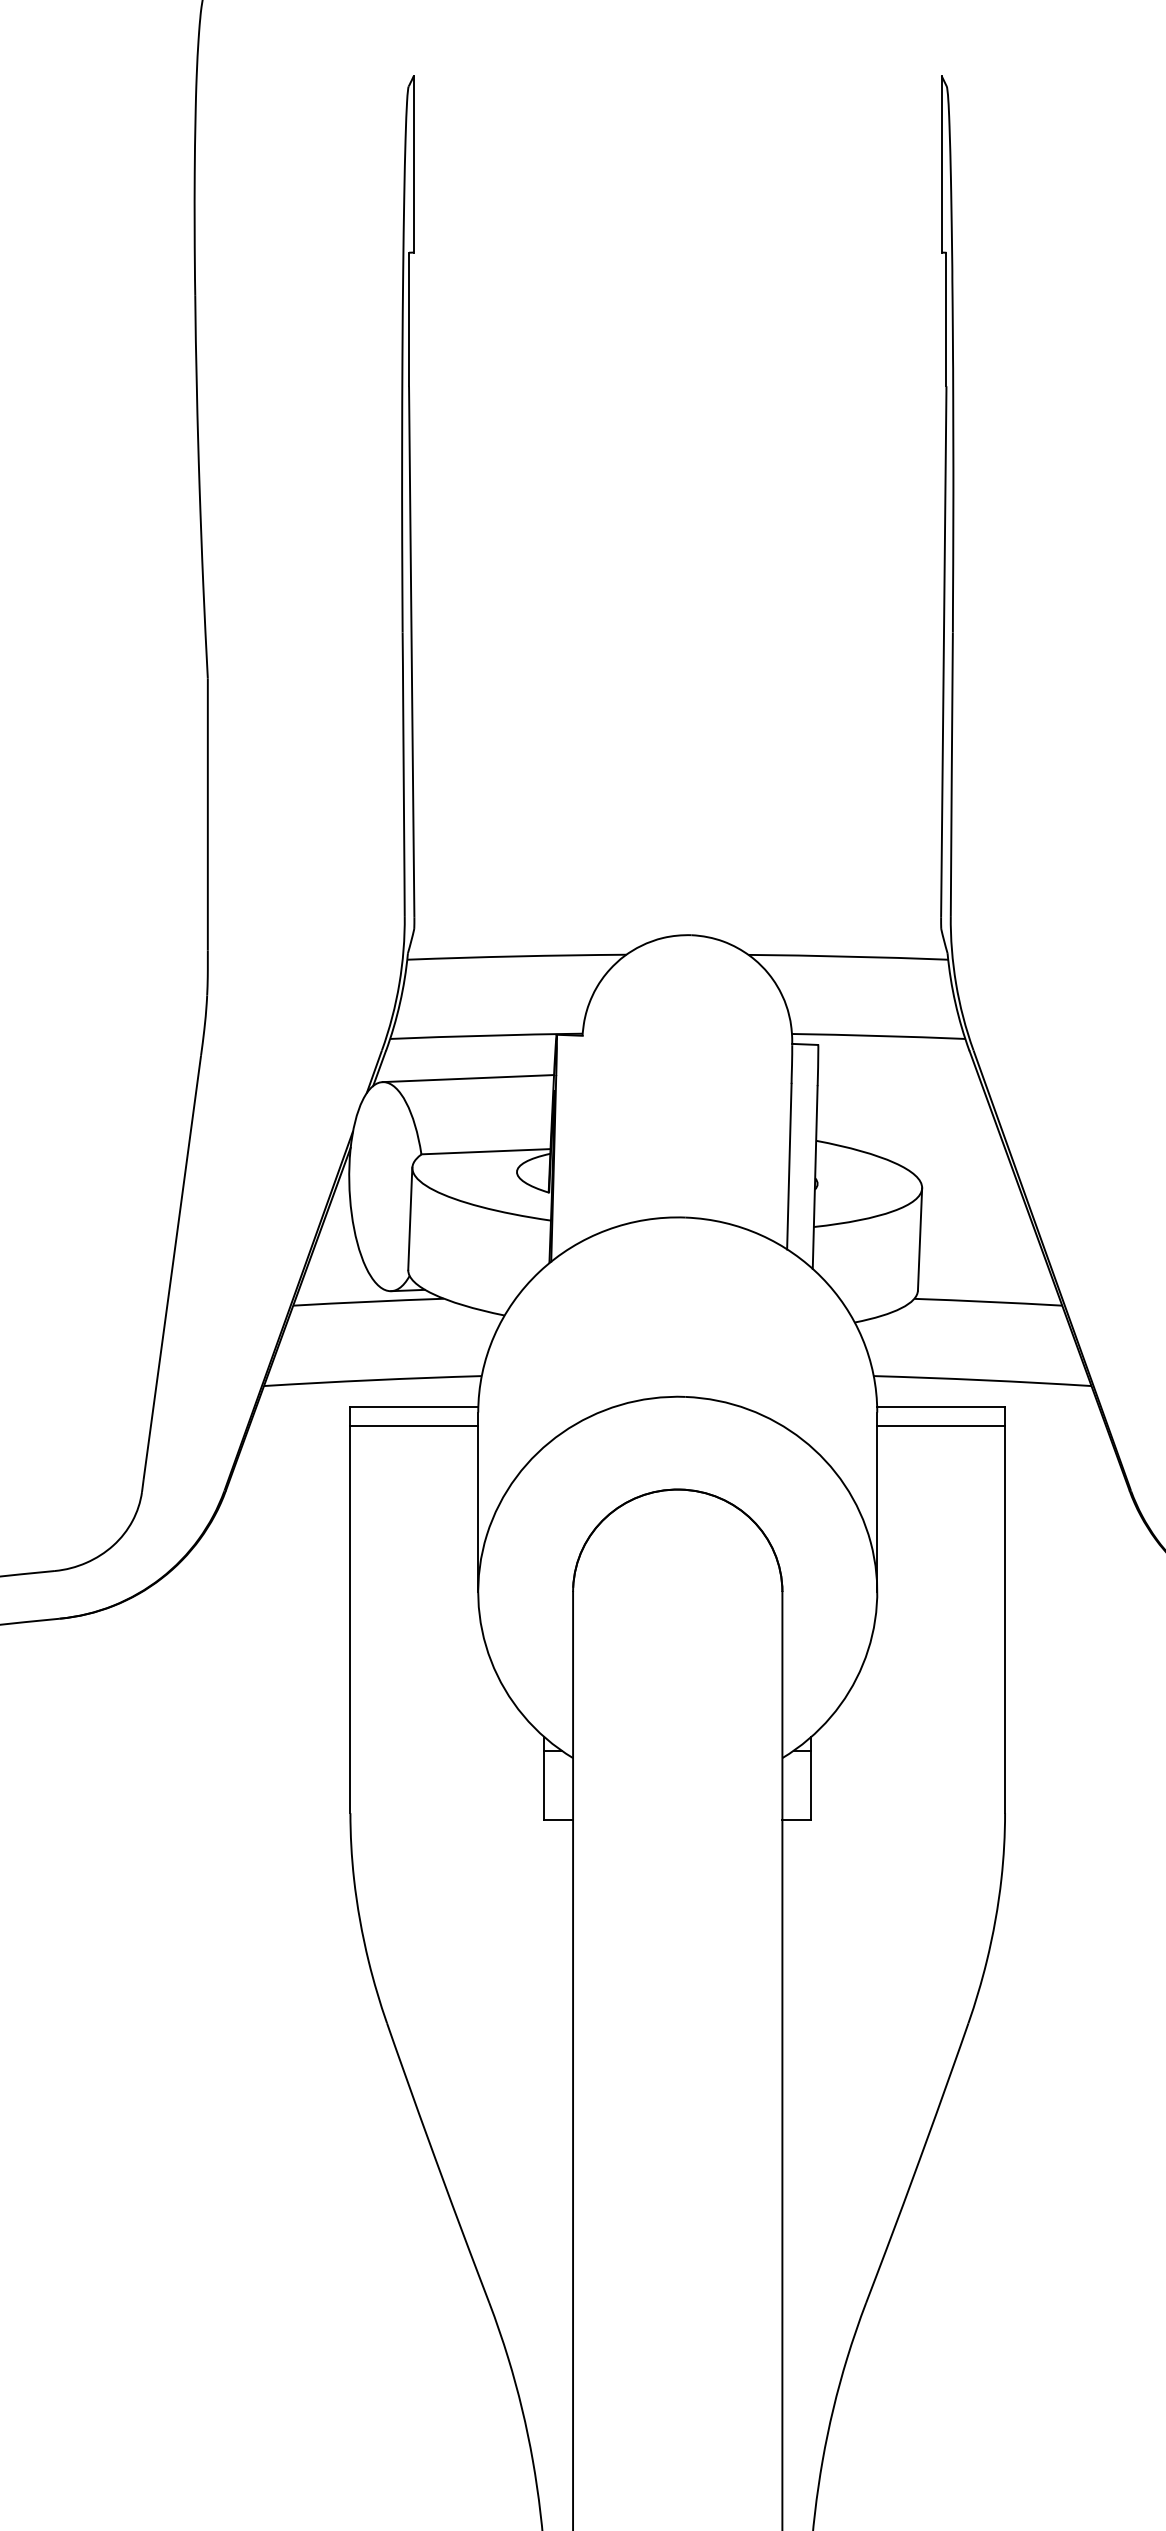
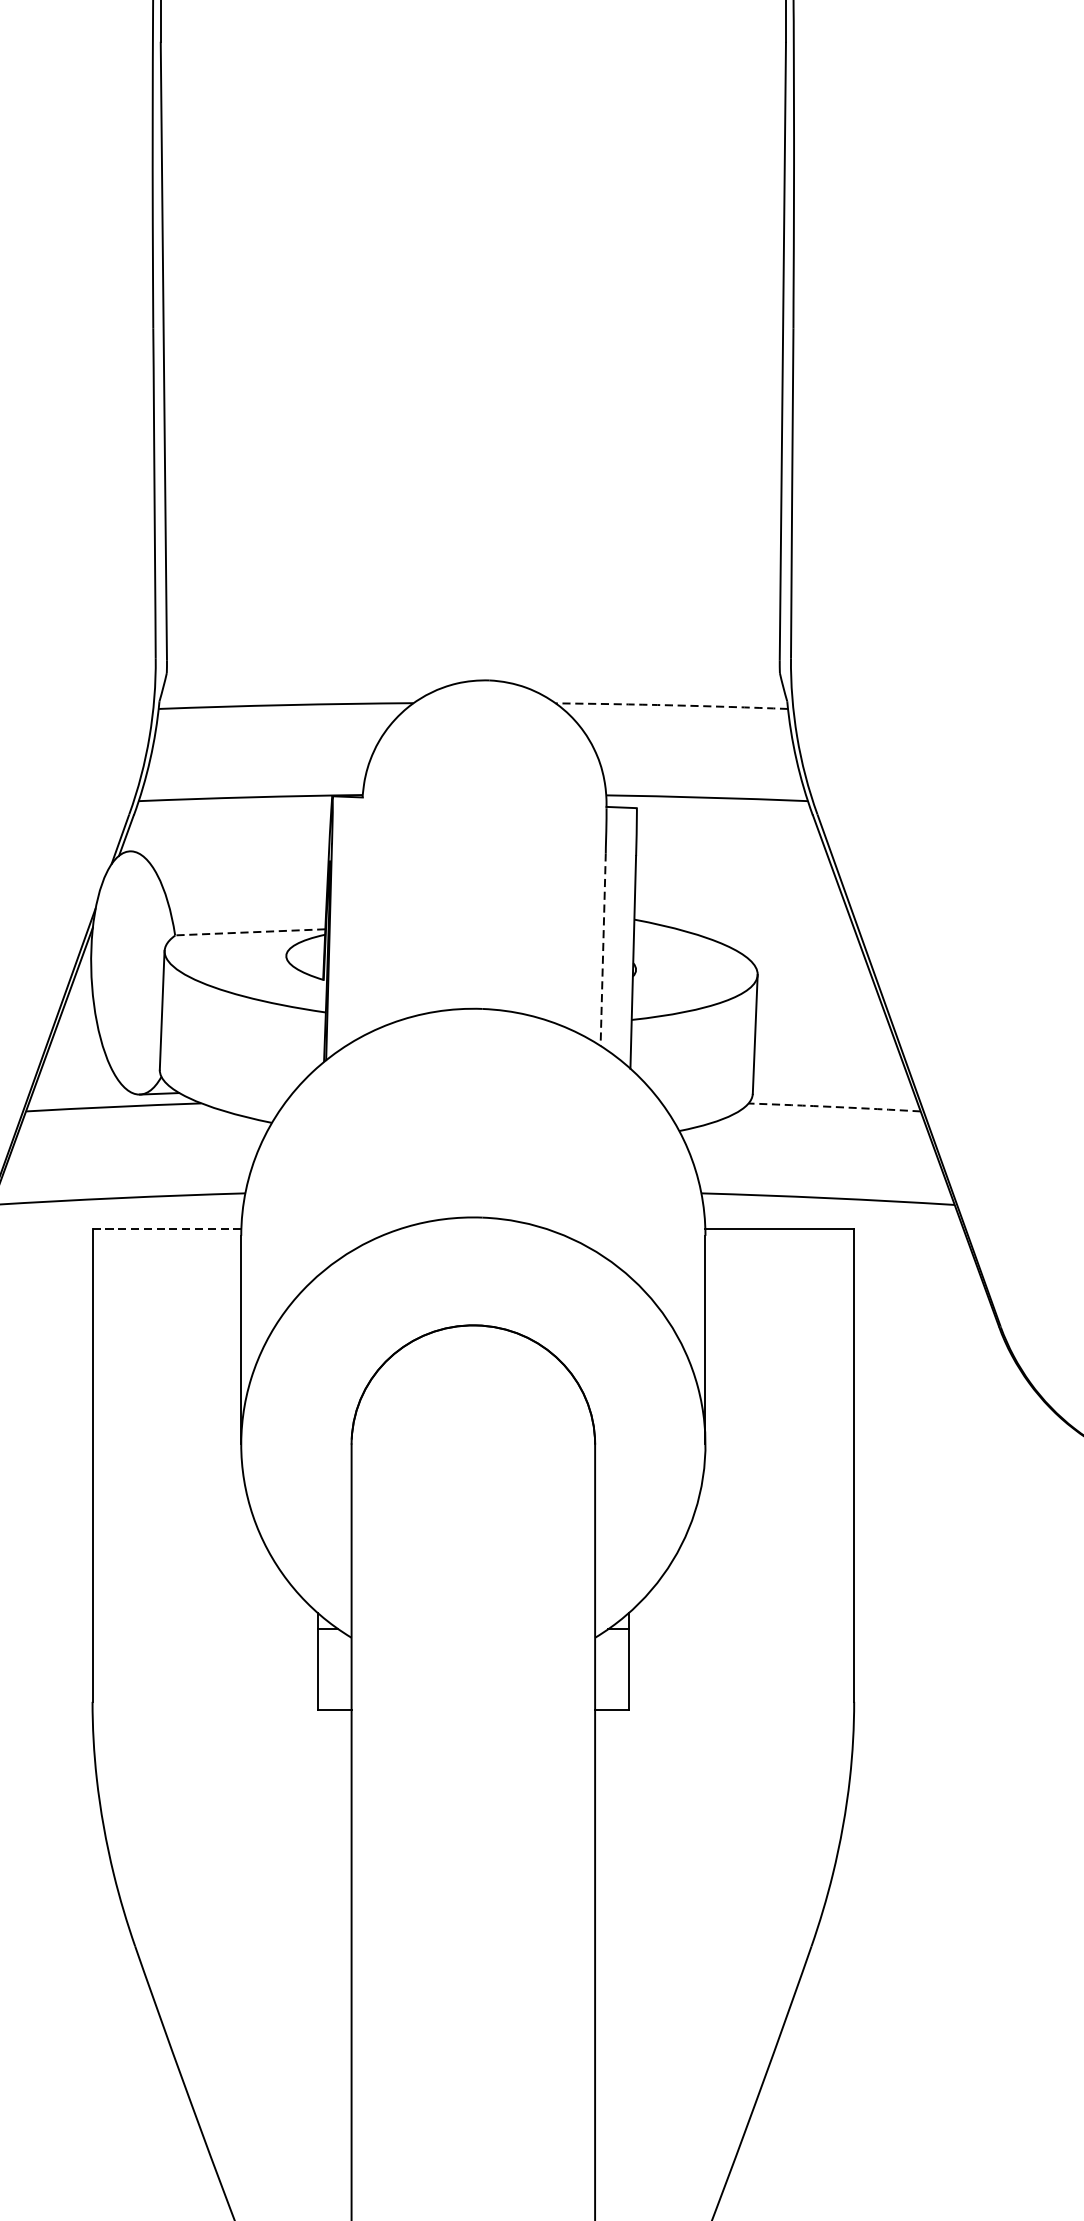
arc: (848, 956) -> (672, 705), solid -> dashed
line: (468, 1078) -> (229, 847), removed
line: (485, 1151) -> (249, 932), solid -> dashed
line: (789, 1166) -> (603, 949), solid -> dashed
arc: (988, 1301) -> (834, 1106), solid -> dashed
line: (414, 1406) -> (167, 1228), solid -> dashed
line: (414, 1426) -> (167, 1252), removed
line: (941, 1426) -> (780, 1252), removed

